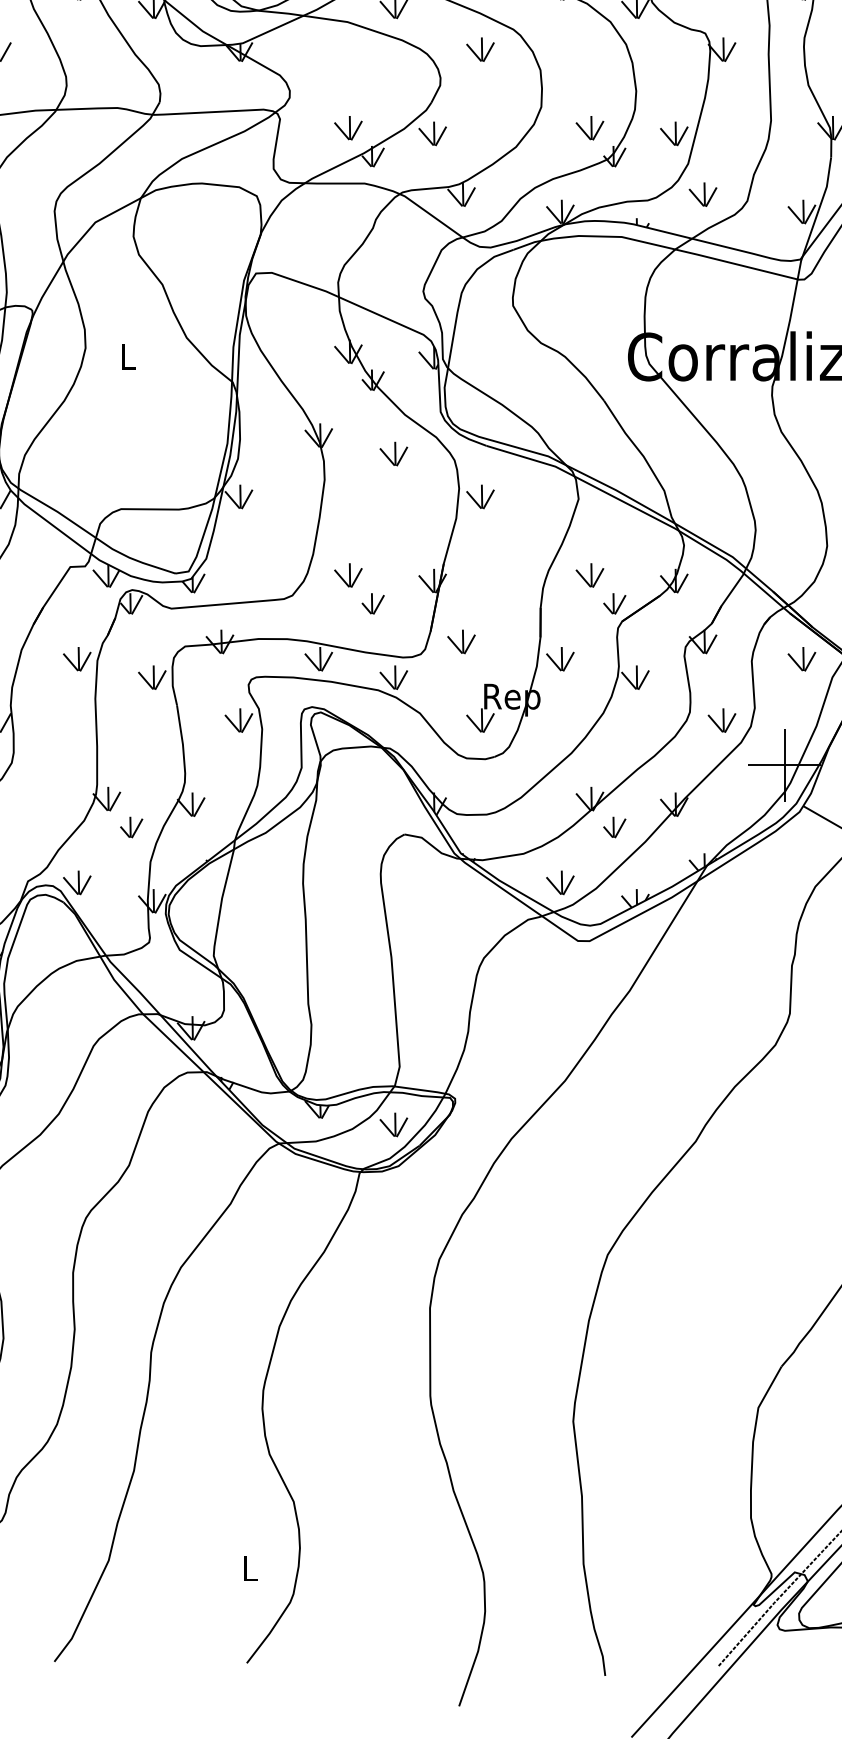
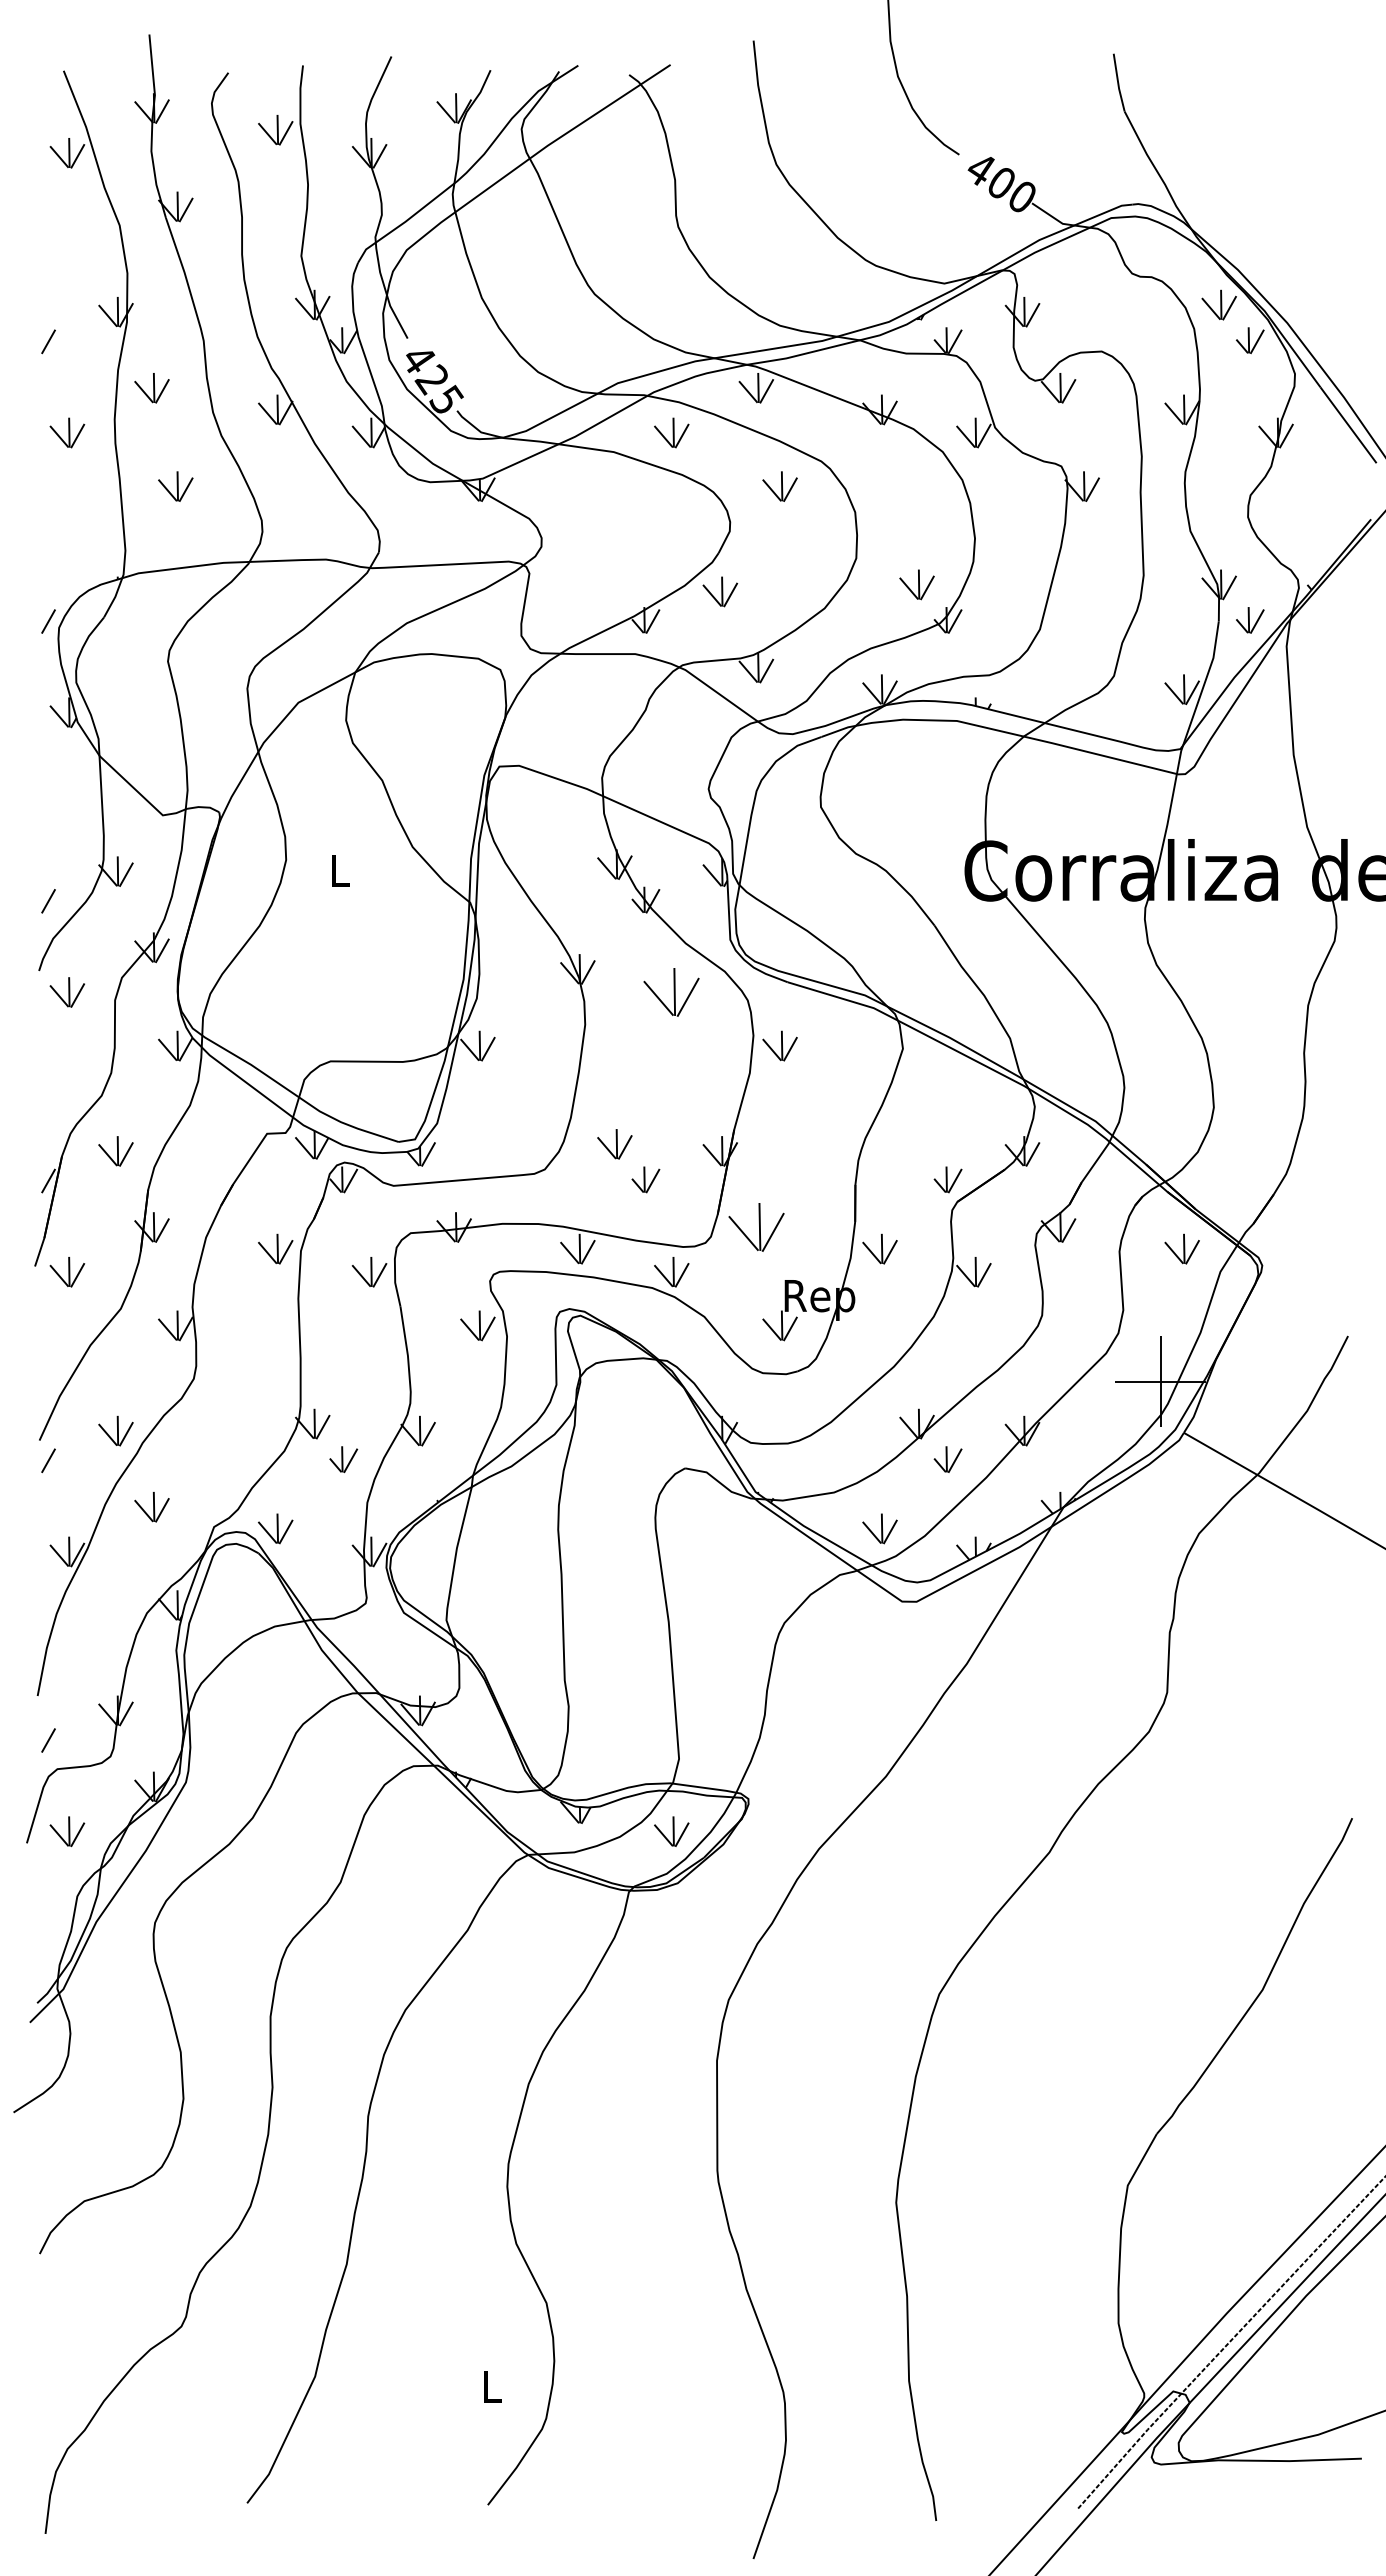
part: (348, 127) -> (614, 584), removed
part: (674, 133) -> (1022, 591), removed
part: (703, 194) -> (1058, 667), removed
part: (393, 454) -> (671, 992), size x1.6
part: (589, 575) -> (916, 1144), removed
part: (460, 641) -> (755, 1227), size x1.6
part: (721, 720) -> (1081, 1325), removed

